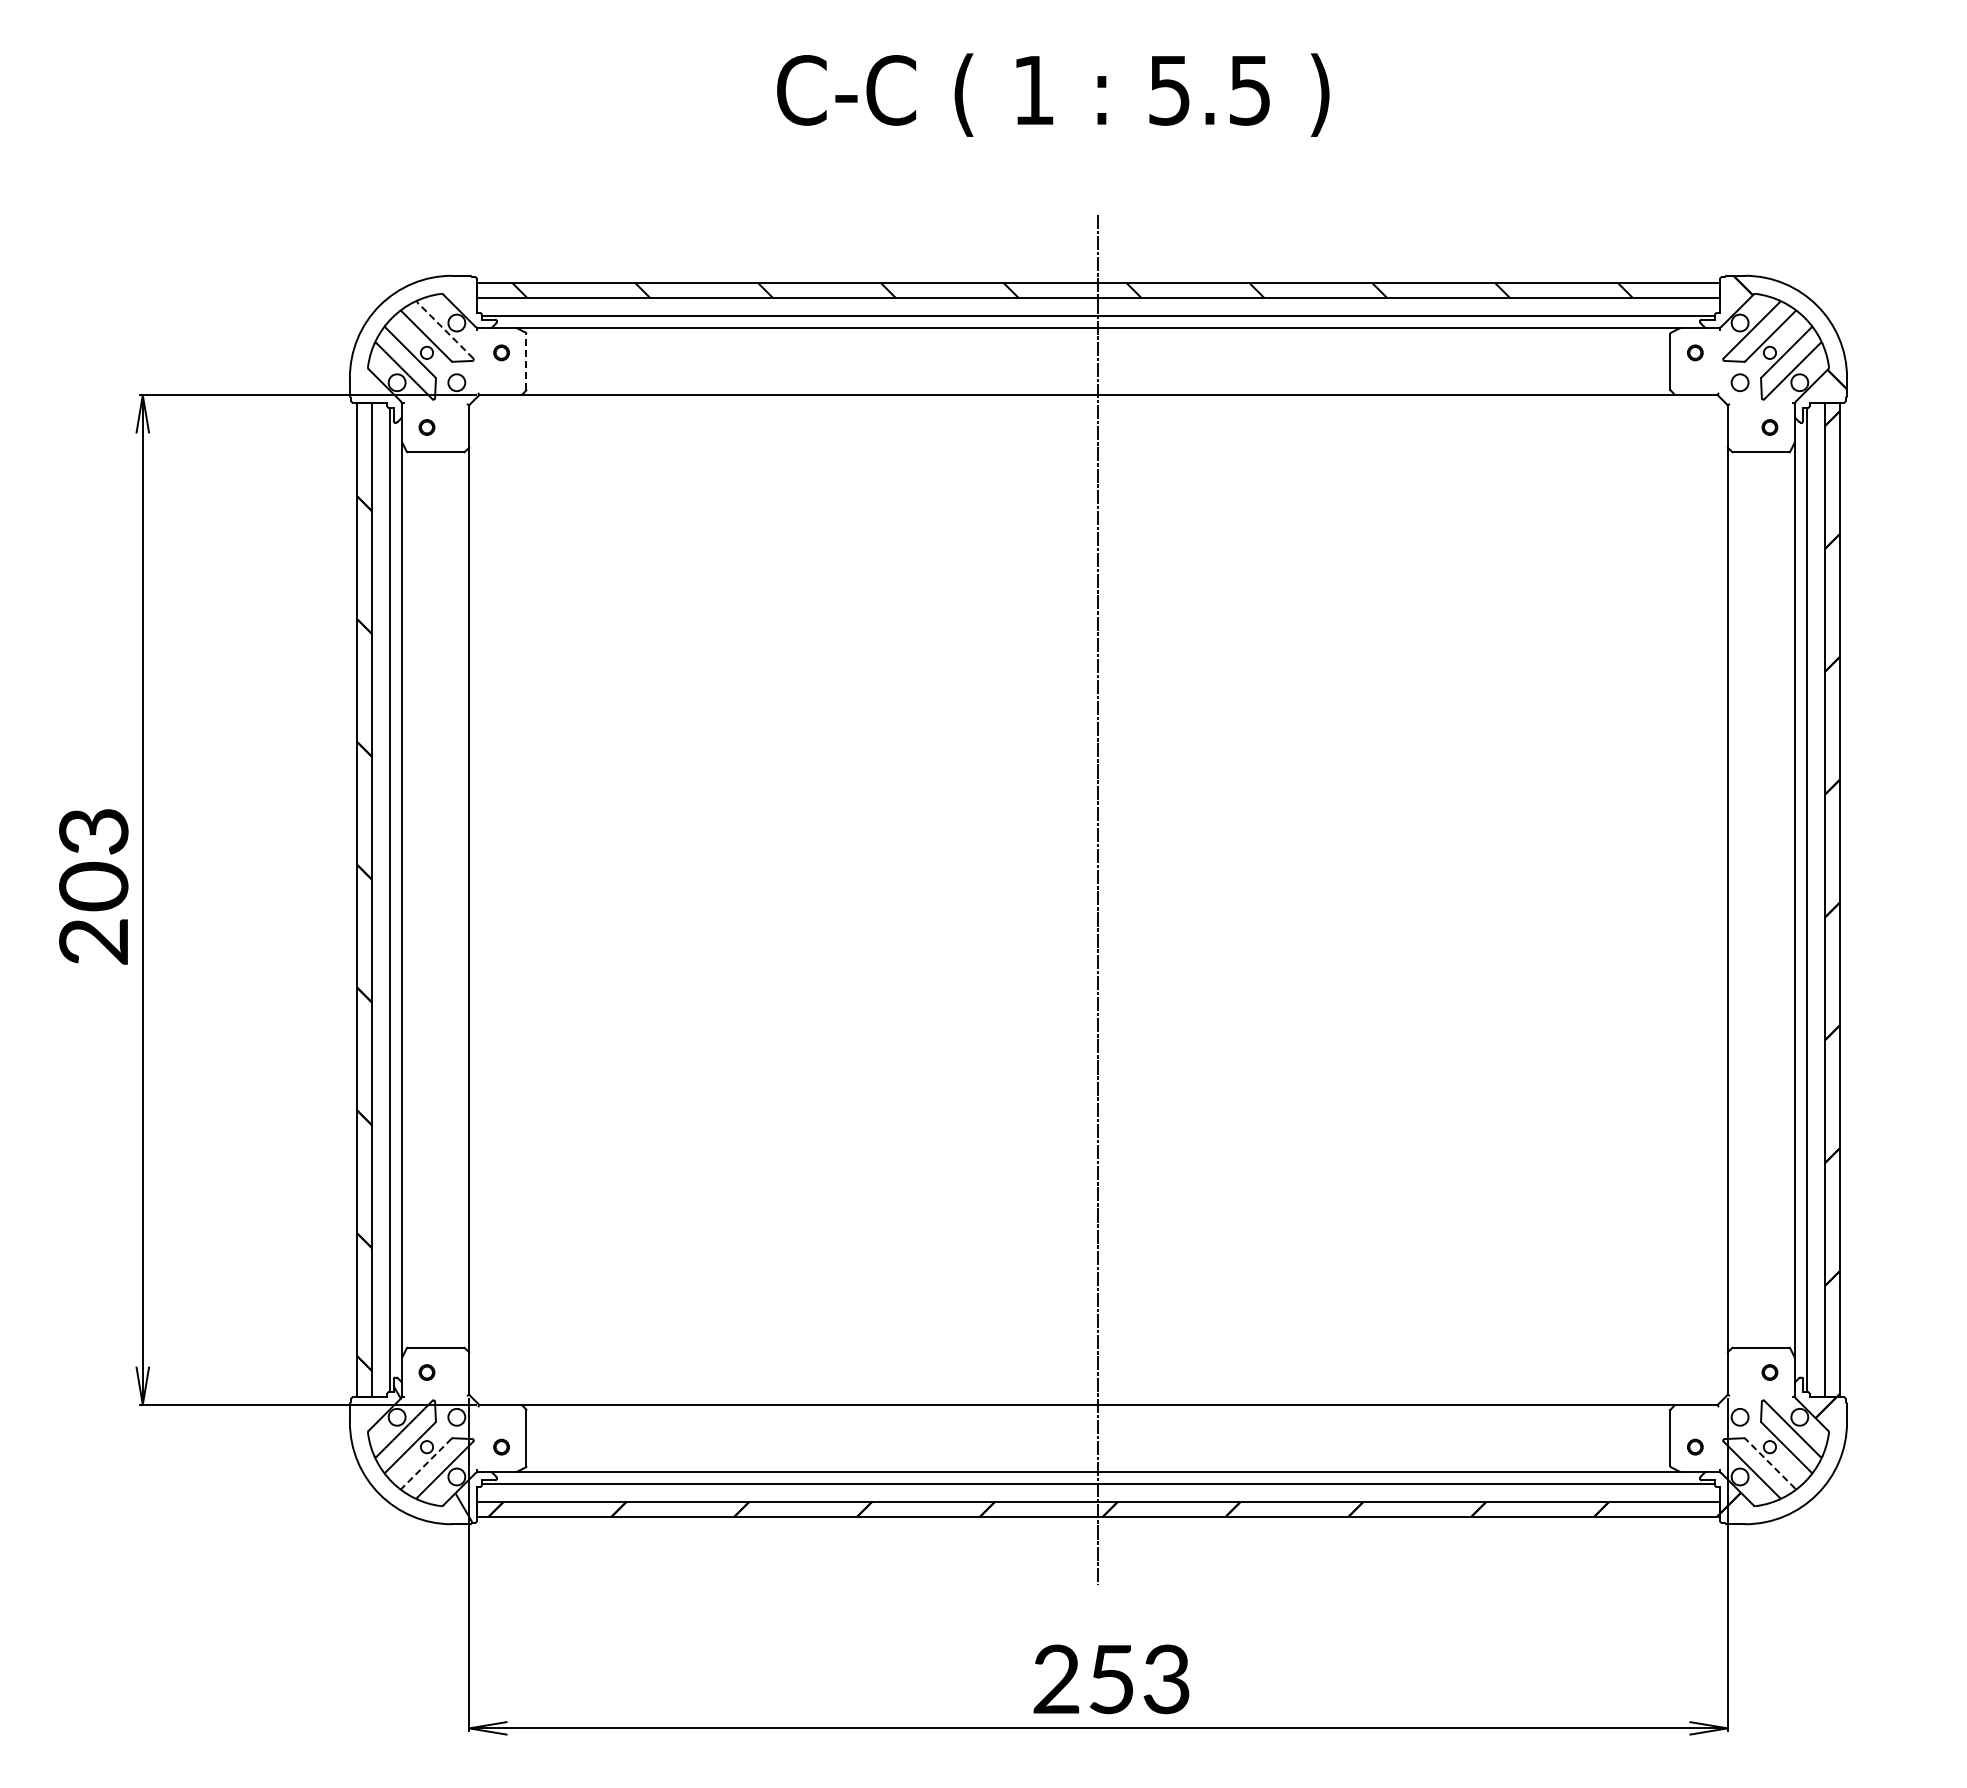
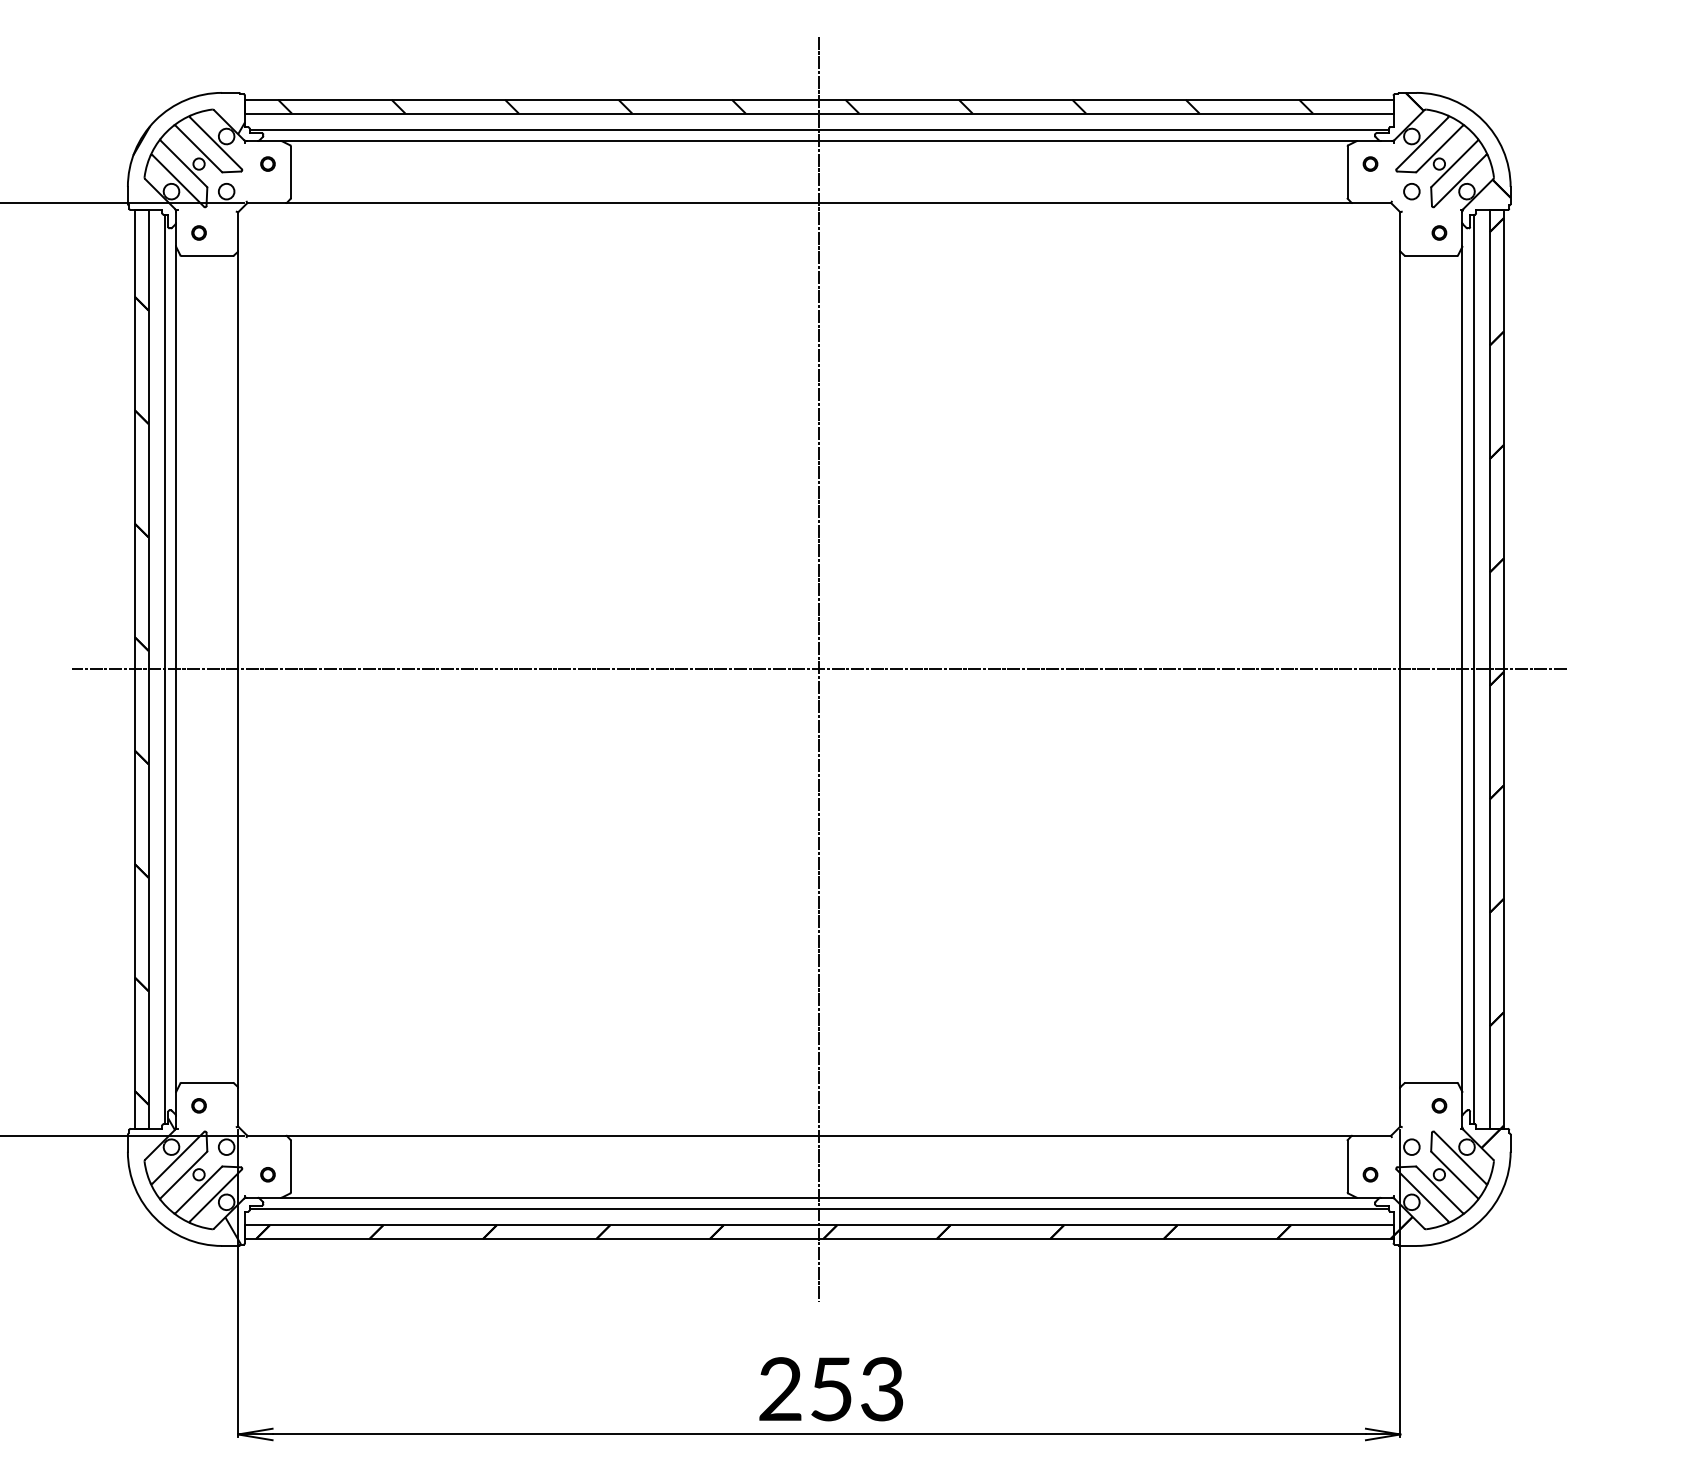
hatch: (415, 325) -> (188, 138), added
line: (445, 330) -> (216, 143), dashed -> solid
line: (526, 361) -> (290, 172), dashed -> solid
line: (1097, 900) -> (818, 669), added
line: (1769, 1463) -> (1439, 1189), dashed -> solid
line: (426, 1464) -> (198, 1190), dashed -> solid

